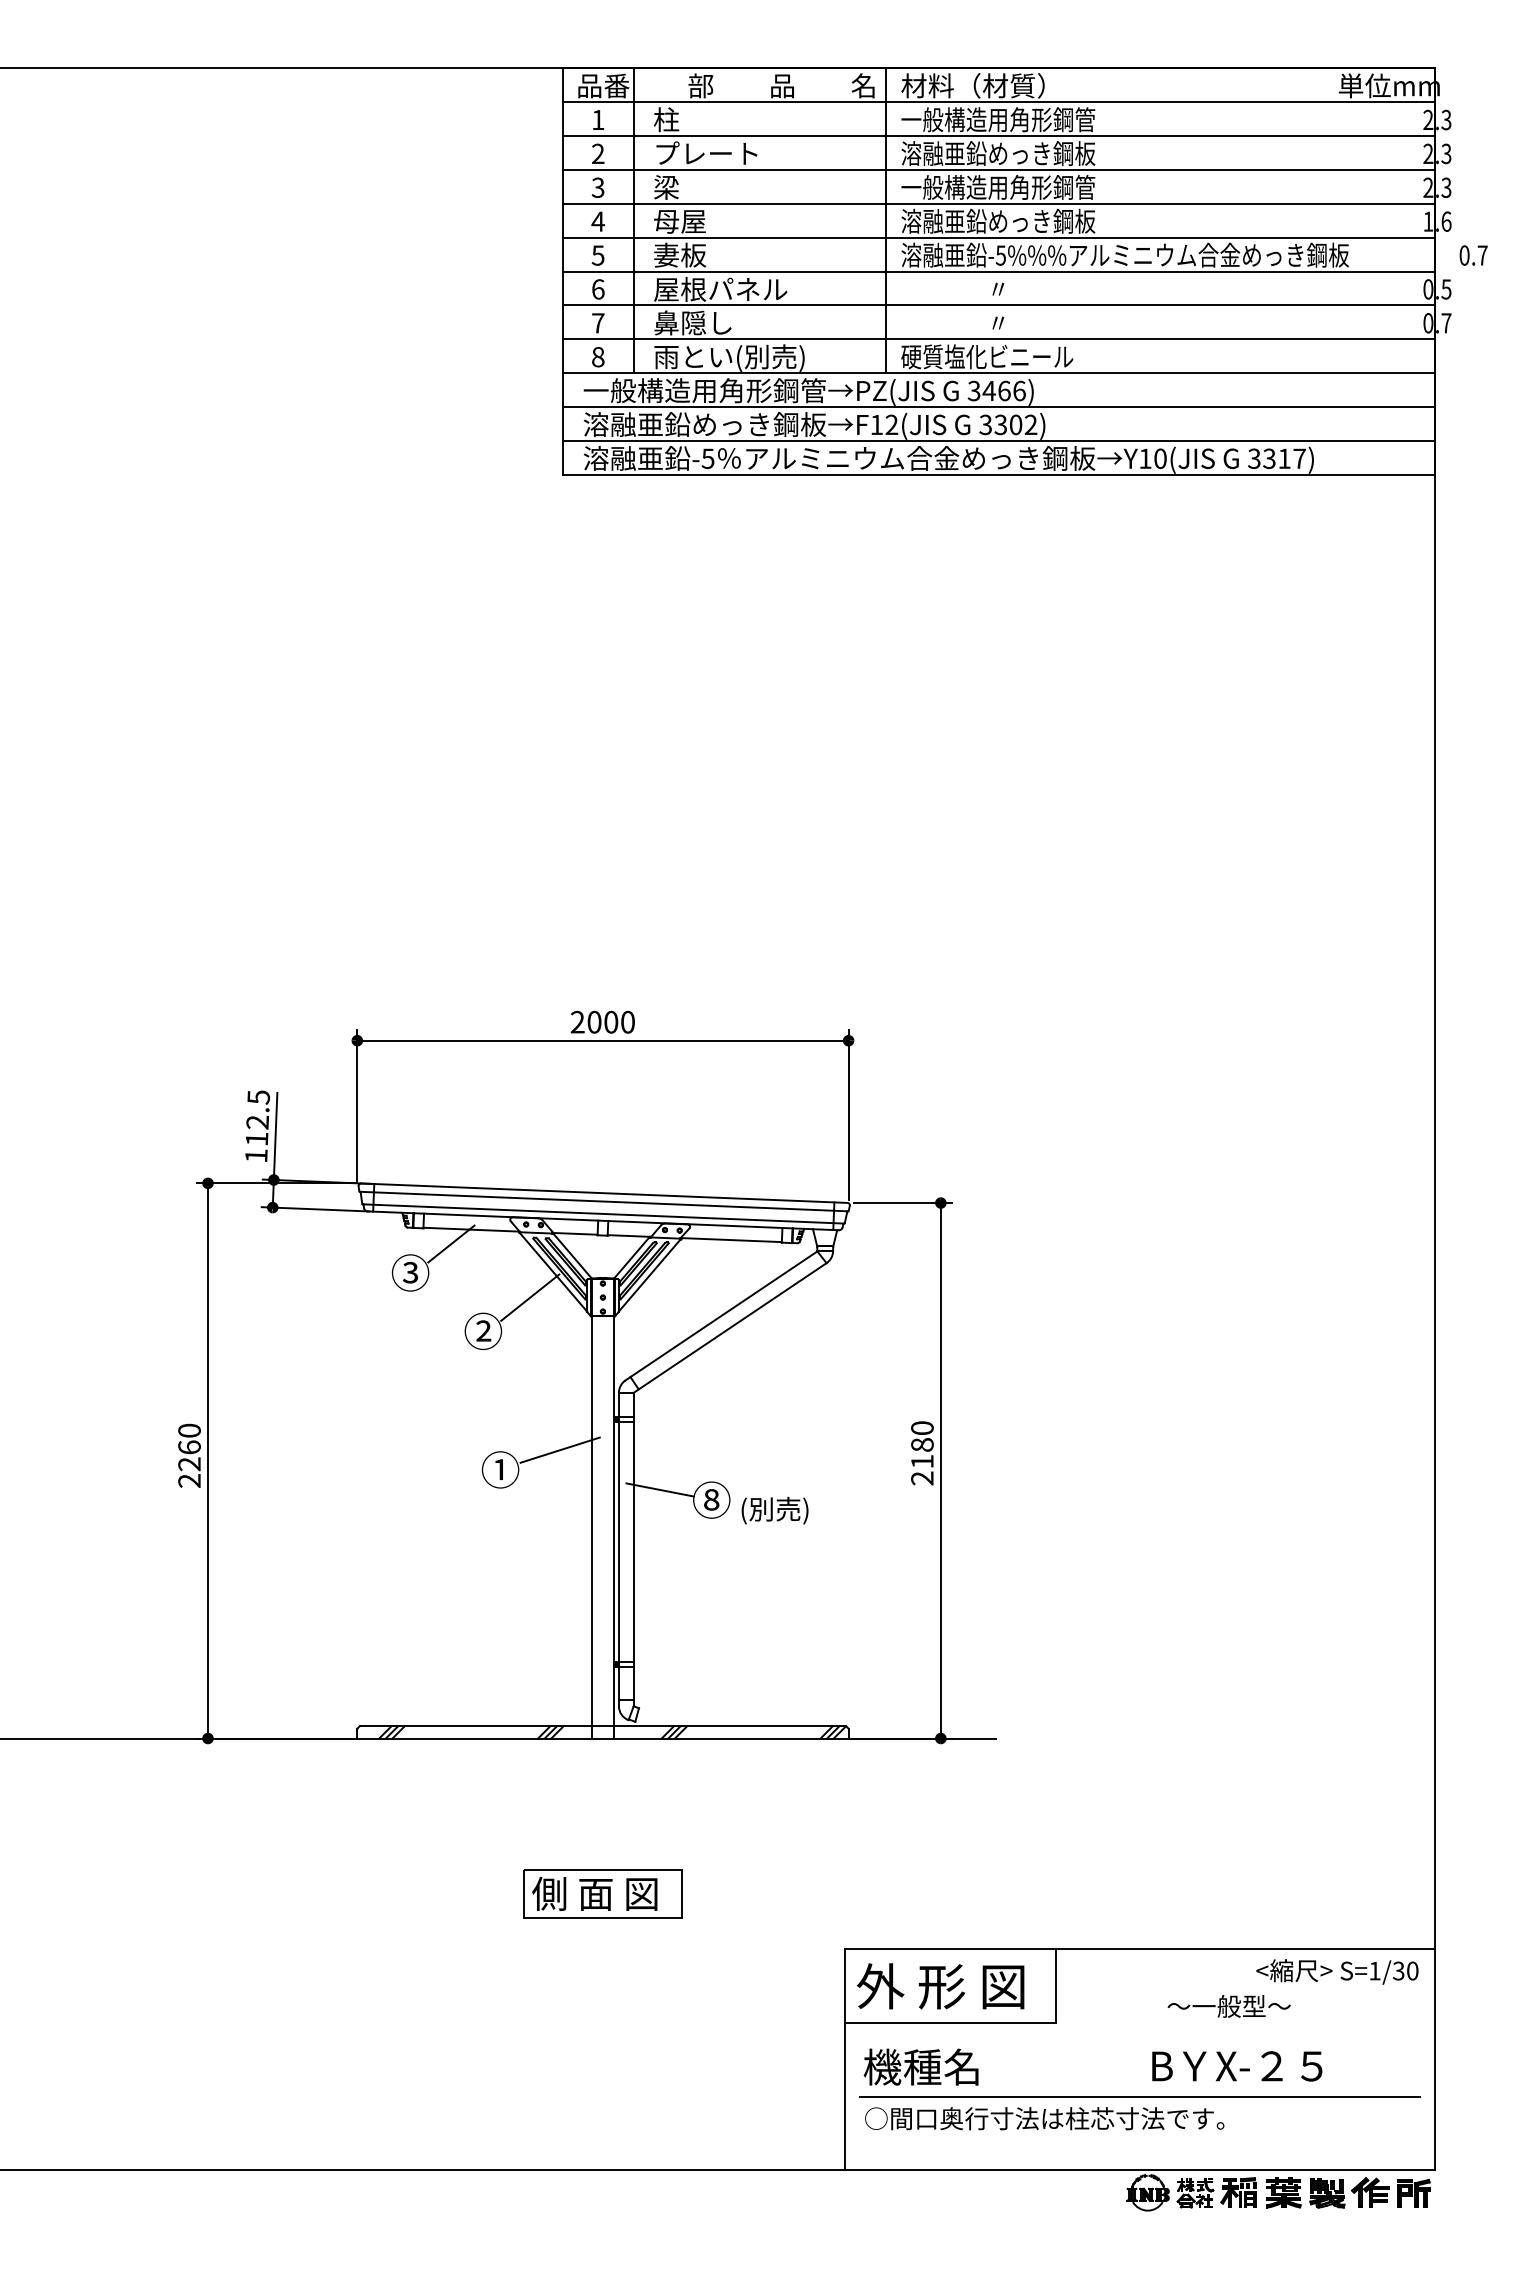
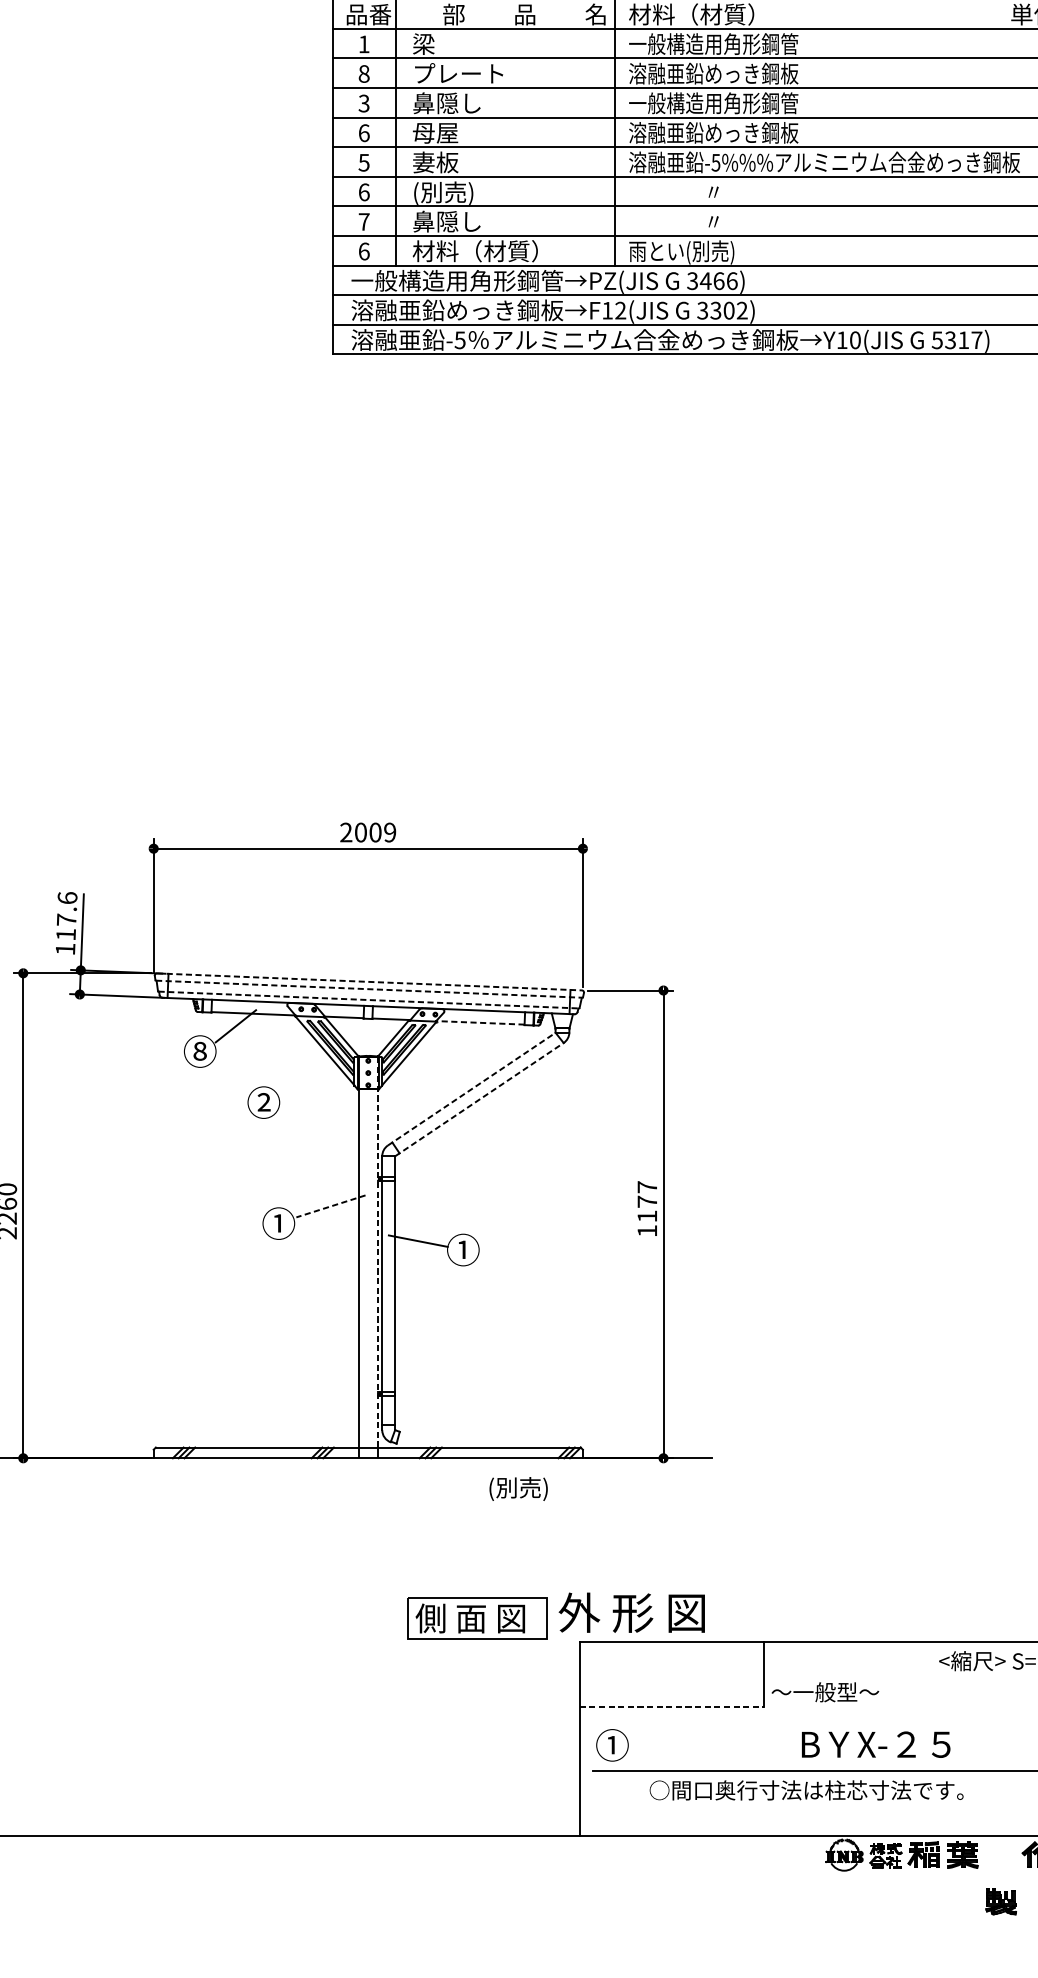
text: (666, 119) -> (423, 43), 柱 -> 梁
text: (598, 153) -> (364, 73), 2 -> 8
text: (692, 187) -> (446, 103), 梁 -> 鼻隠し
text: (597, 221) -> (363, 133), 4 -> 6
text: (720, 290) -> (470, 193), 屋根パネル -> (別売)
text: (598, 357) -> (364, 251), 8 -> 6
text: (728, 357) -> (477, 251), 雨とい(別売) -> 材料（材質）
text: (987, 357) -> (704, 251), 硬質塩化ビニール -> 雨とい(別売)
text: (1254, 458) -> (937, 340), 3317) -> 5317)
text: (627, 1022) -> (389, 832), 2000 -> 2009
text: (258, 1109) -> (67, 908), 112.5 -> 117.6
line: (604, 1193) -> (369, 982), solid -> dashed
line: (604, 1201) -> (369, 989), solid -> dashed
line: (603, 1213) -> (368, 999), solid -> dashed
line: (731, 1240) -> (480, 1023), solid -> dashed
text: (410, 1272) -> (200, 1051), ③ -> ⑧
line: (530, 1297) -> (305, 1073), removed
line: (721, 1315) -> (471, 1088), solid -> dashed
line: (730, 1327) -> (479, 1099), solid -> dashed
line: (560, 1450) -> (331, 1206), solid -> dashed
text: (922, 1453) -> (647, 1209), 2180 -> 1177
text: (711, 1499) -> (463, 1249), ⑧ -> ①
line: (614, 1502) -> (378, 1252), solid -> dashed
text: (774, 1510) -> (518, 1488), moved
part: (602, 1893) -> (477, 1618), moved
text: (940, 1986) -> (631, 1612), moved
text: (1228, 2006) -> (824, 1692), moved
line: (950, 2022) -> (671, 1706), solid -> dashed
text: (920, 2066) -> (645, 1744), 機種名 -> ①
text: (1237, 2066) -> (876, 1744), moved
text: (1044, 2118) -> (806, 1790), moved
part: (1327, 2193) -> (1001, 1902), moved

